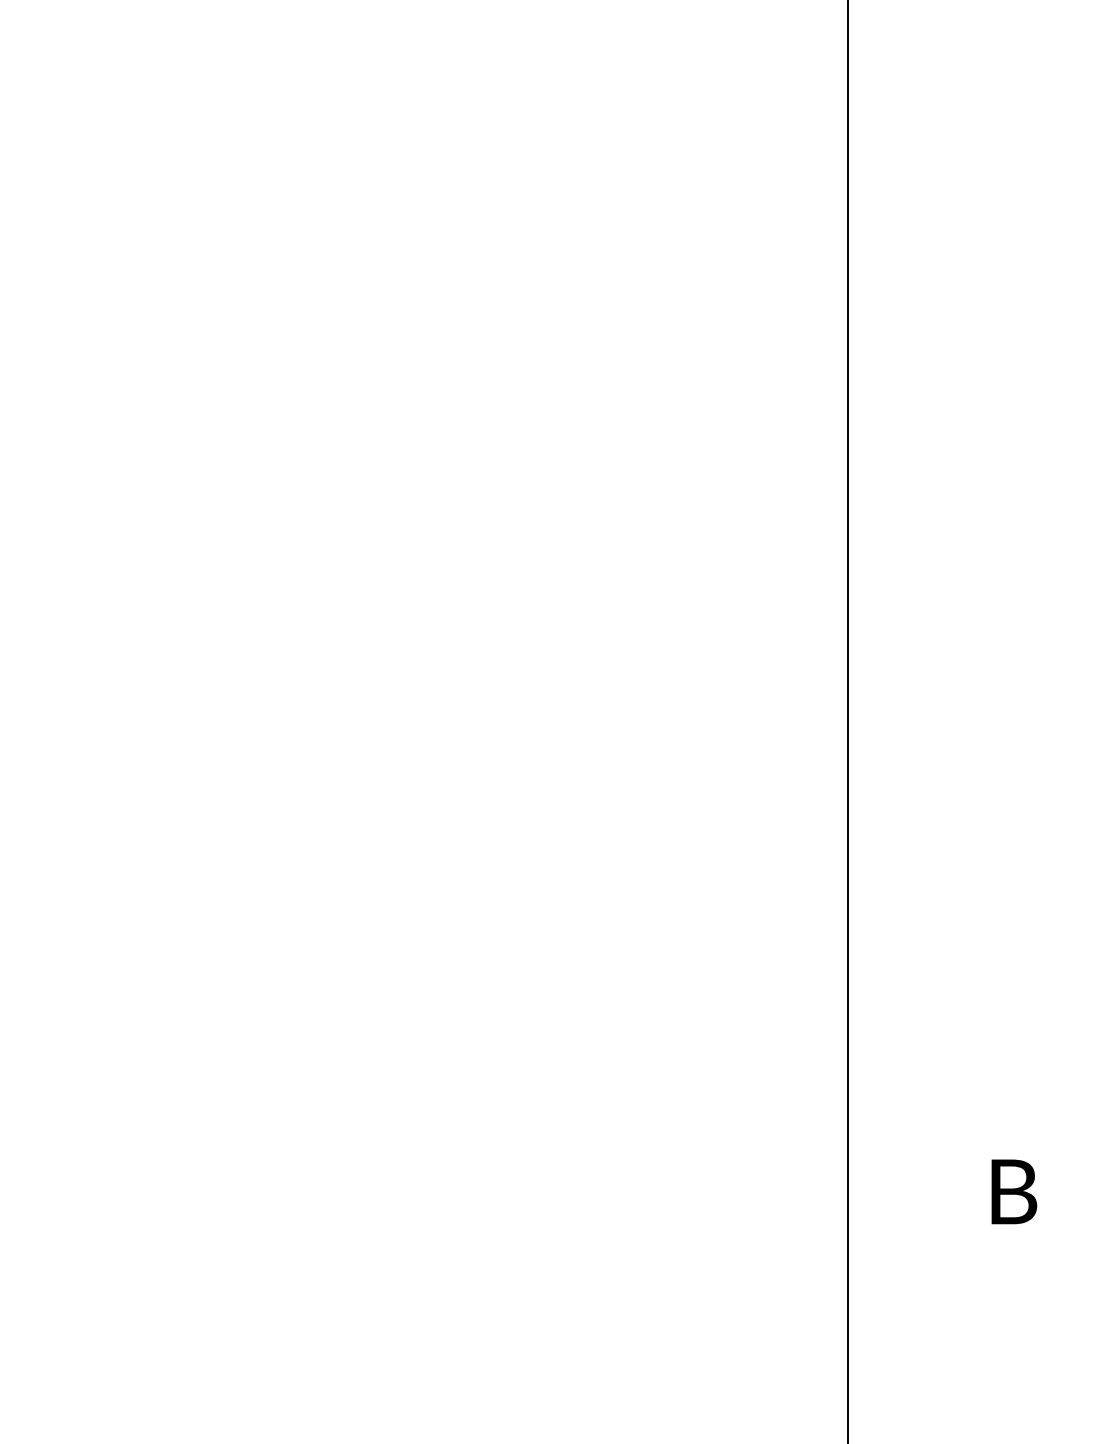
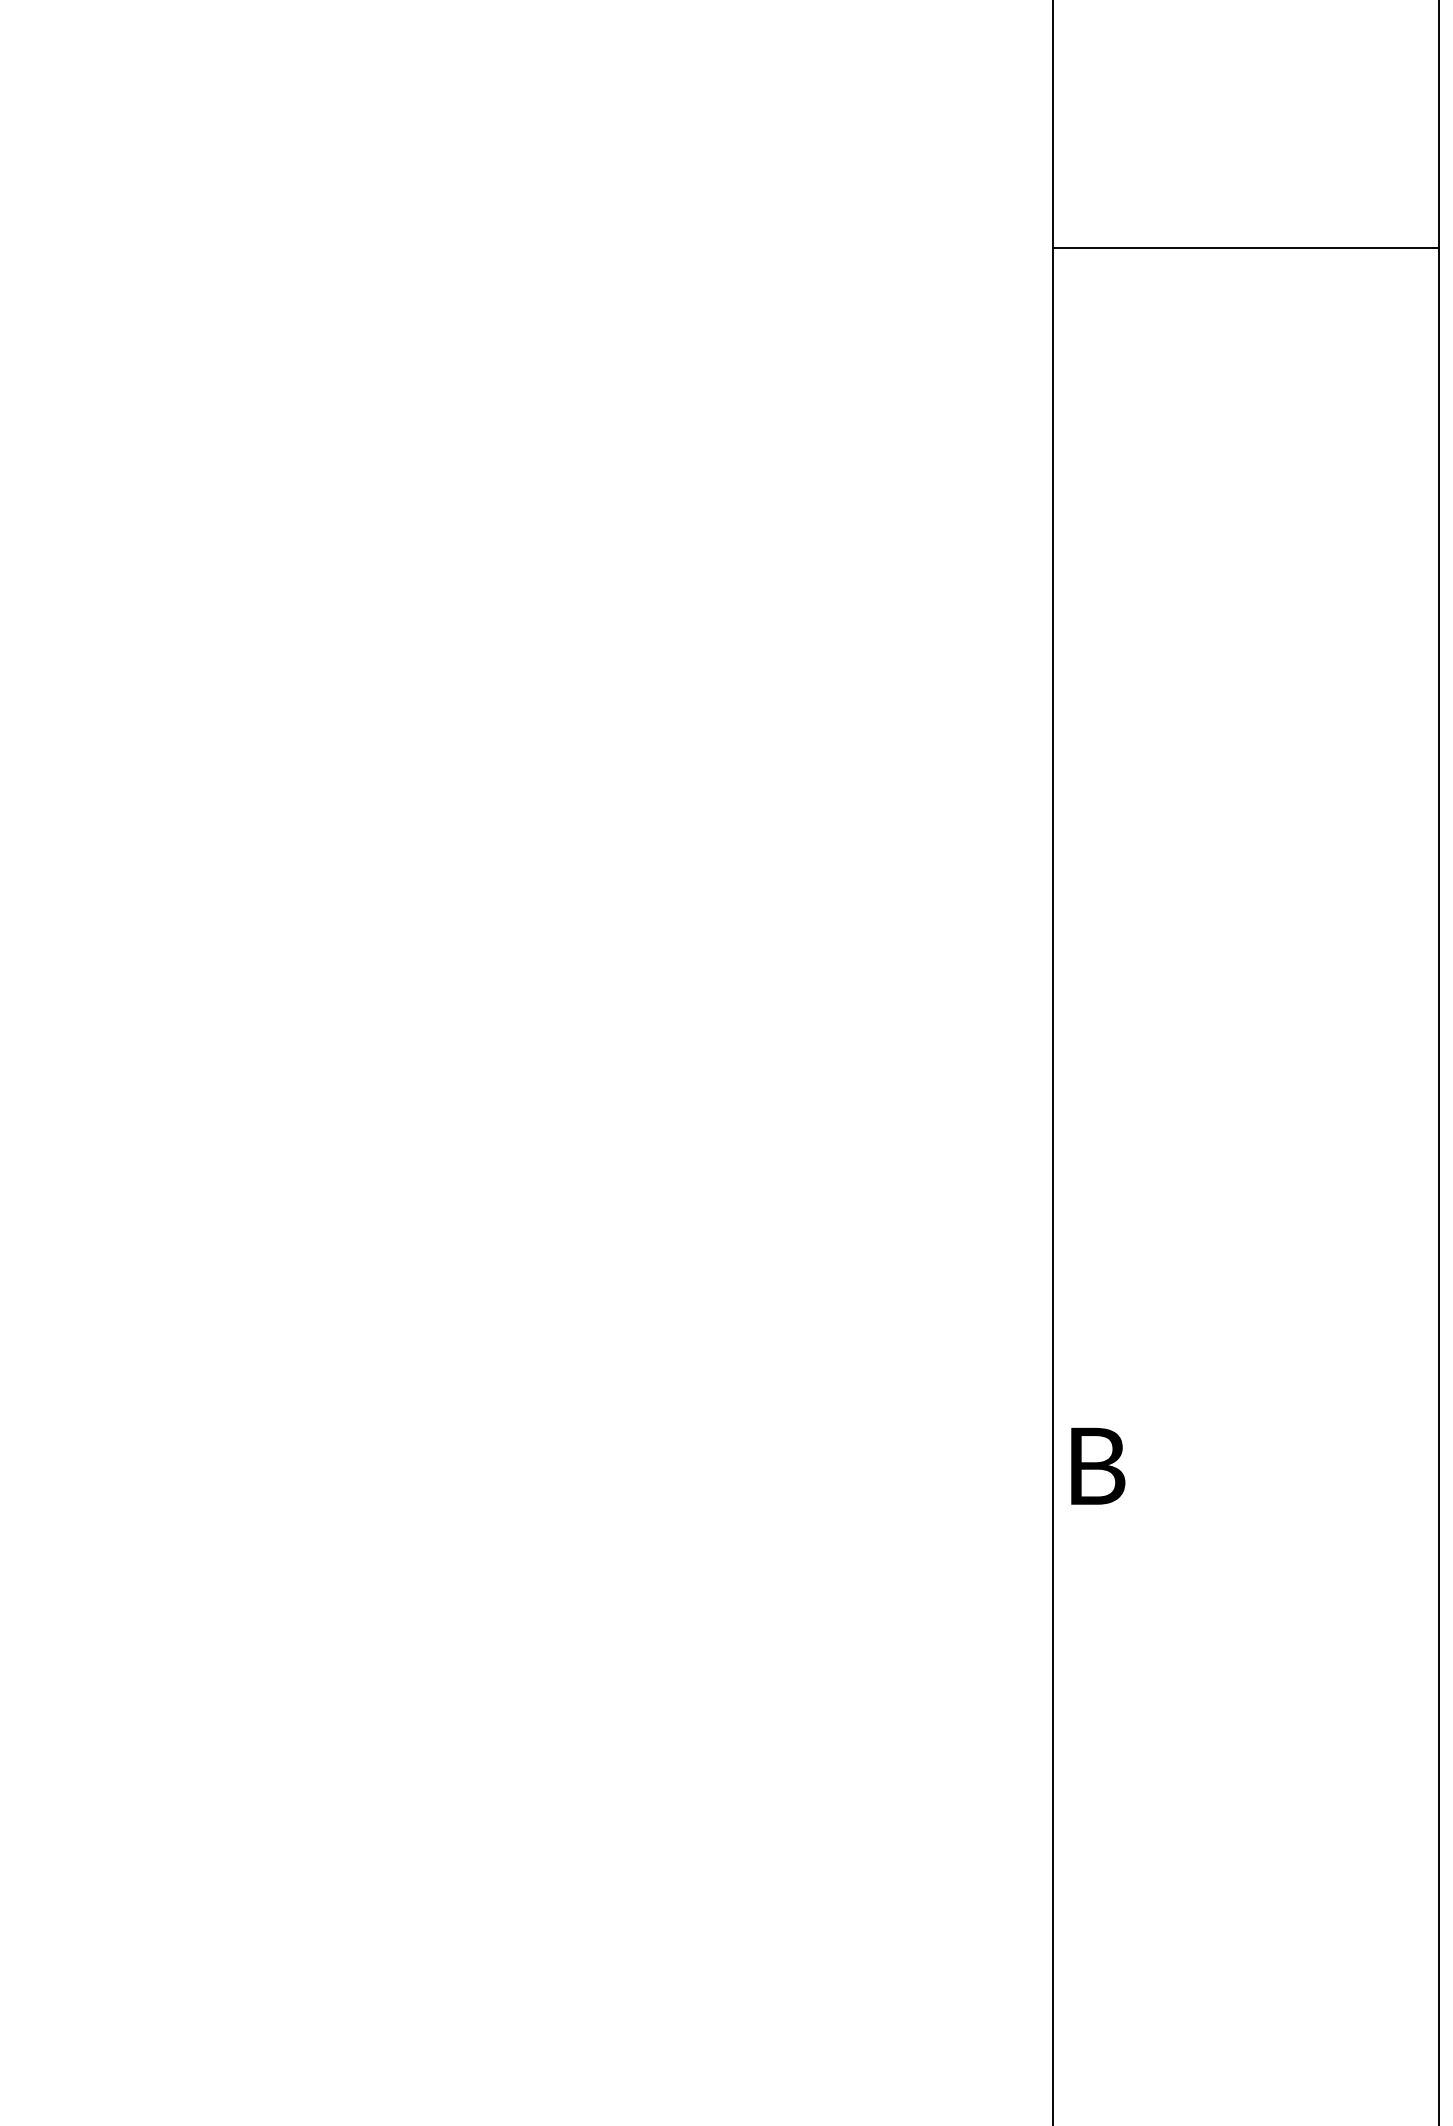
text: (1014, 1192) -> (1098, 1466), moved

